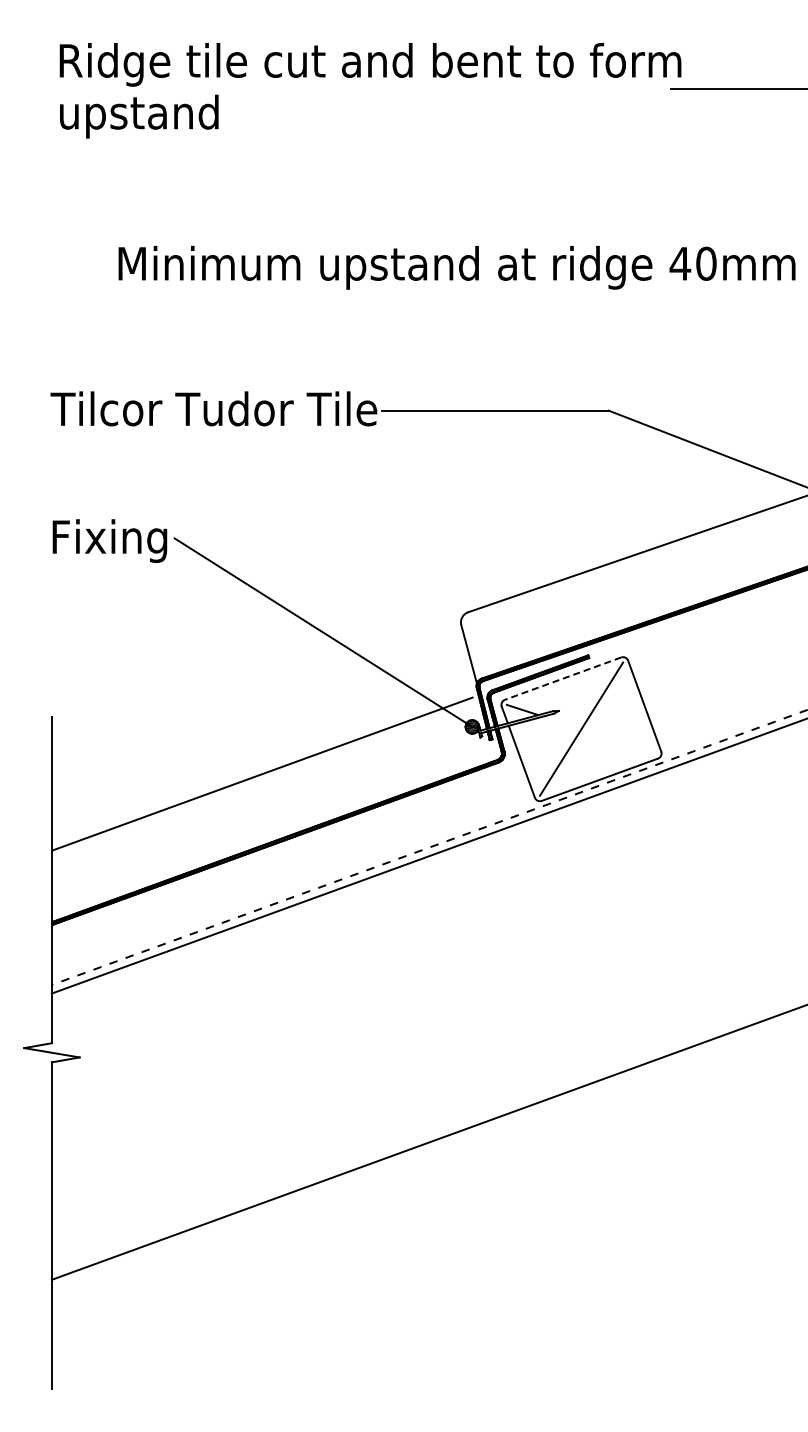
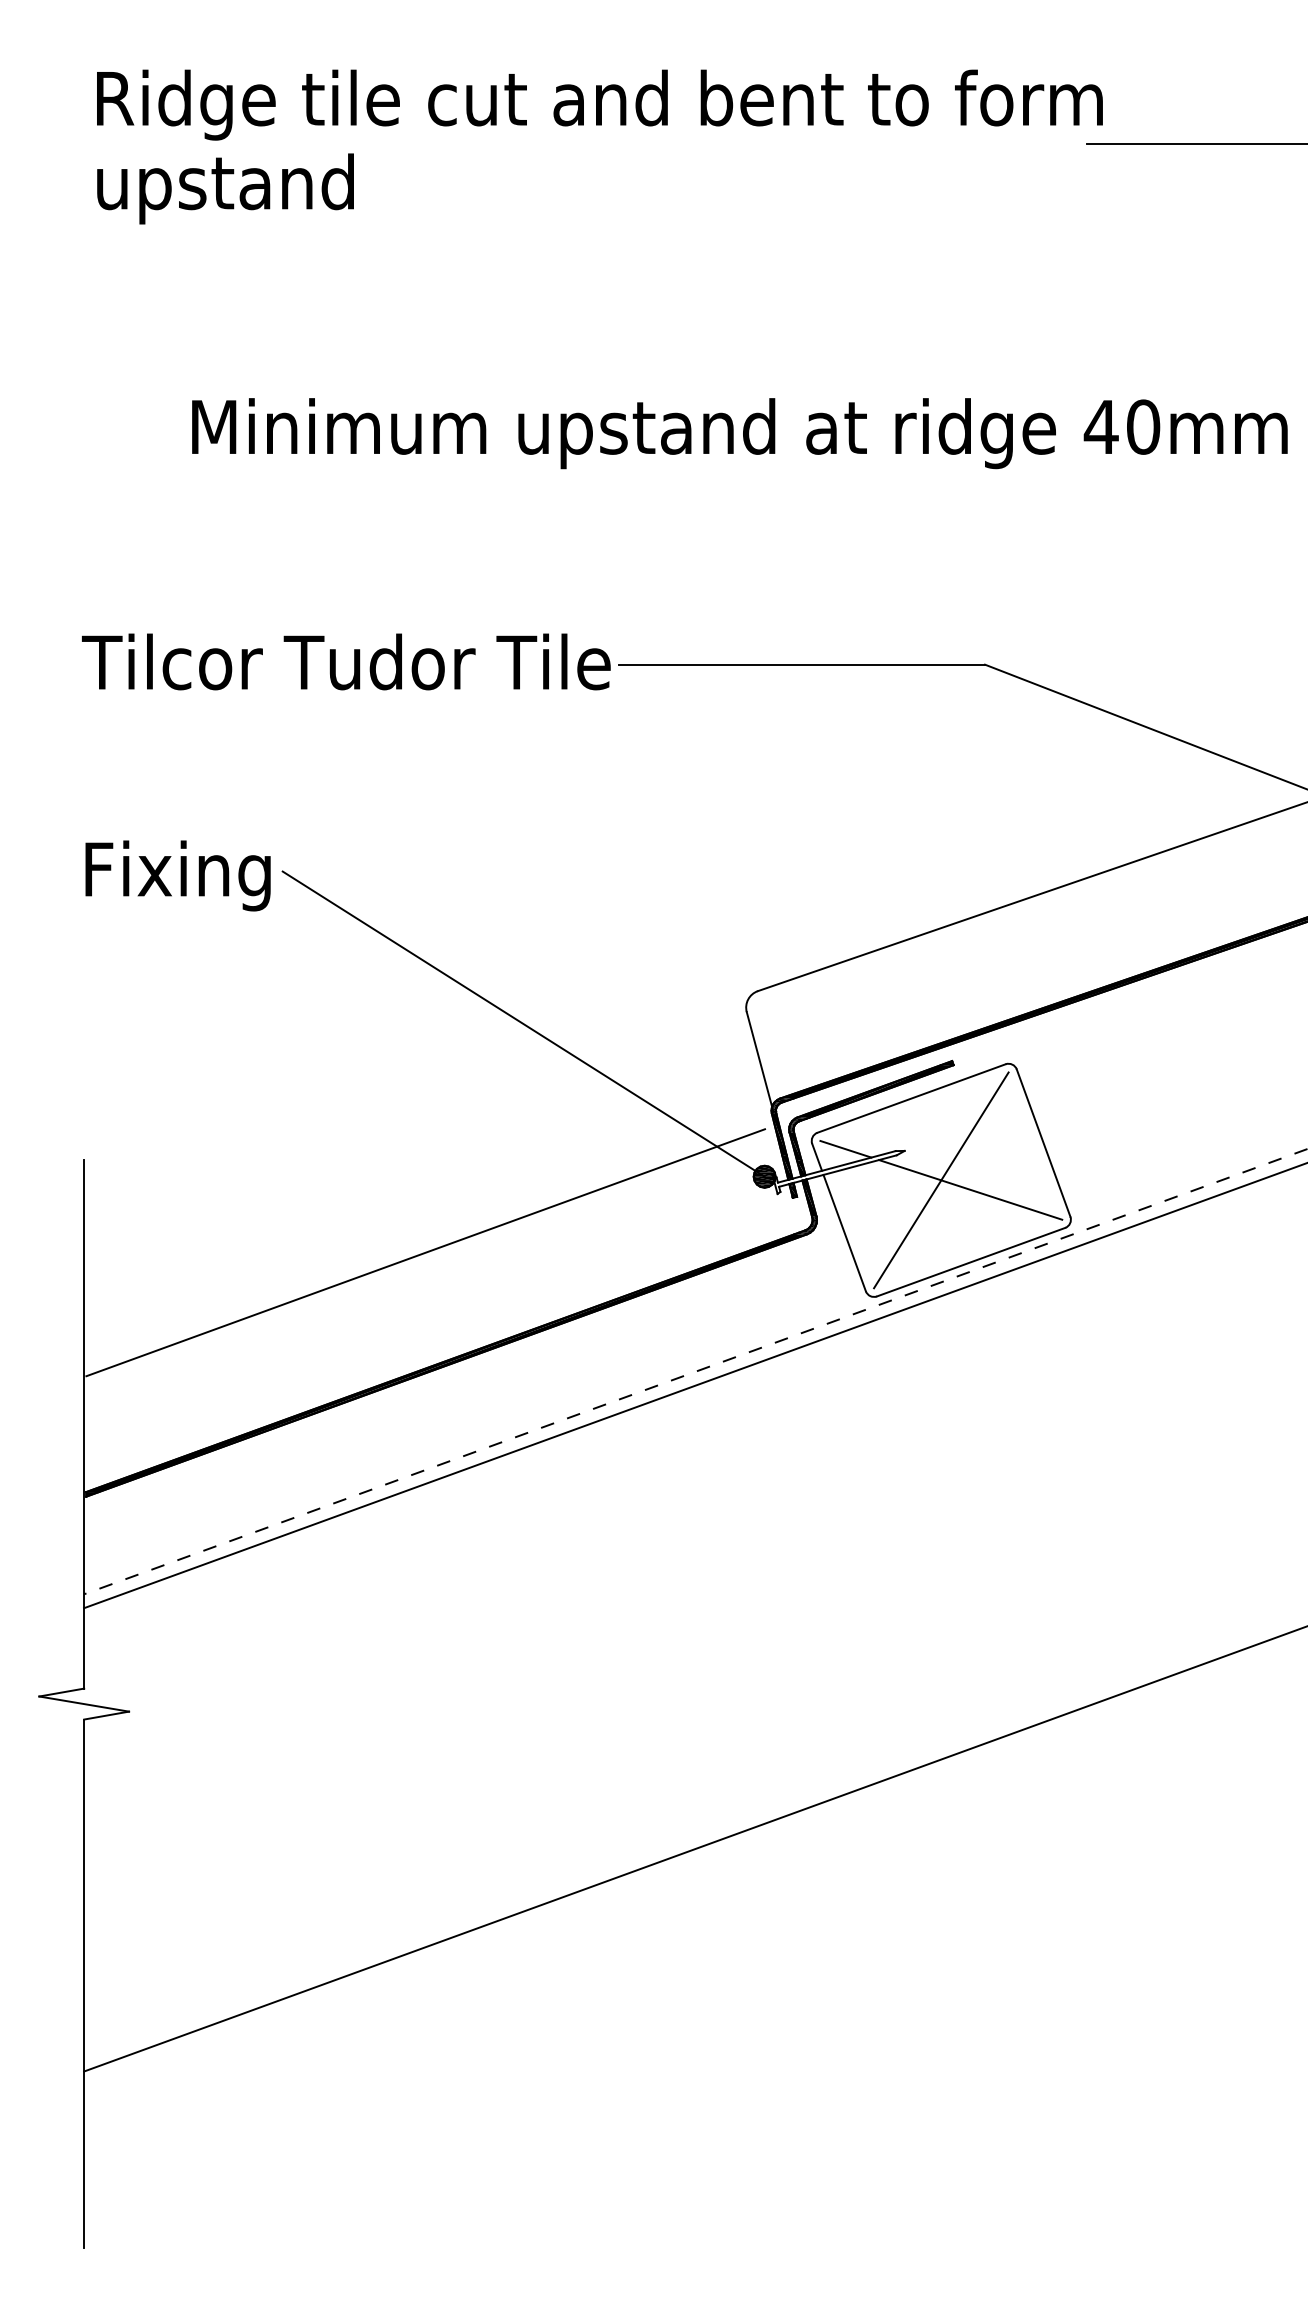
line: (563, 678) -> (912, 1098), dashed -> solid
line: (599, 734) -> (970, 1188), added

